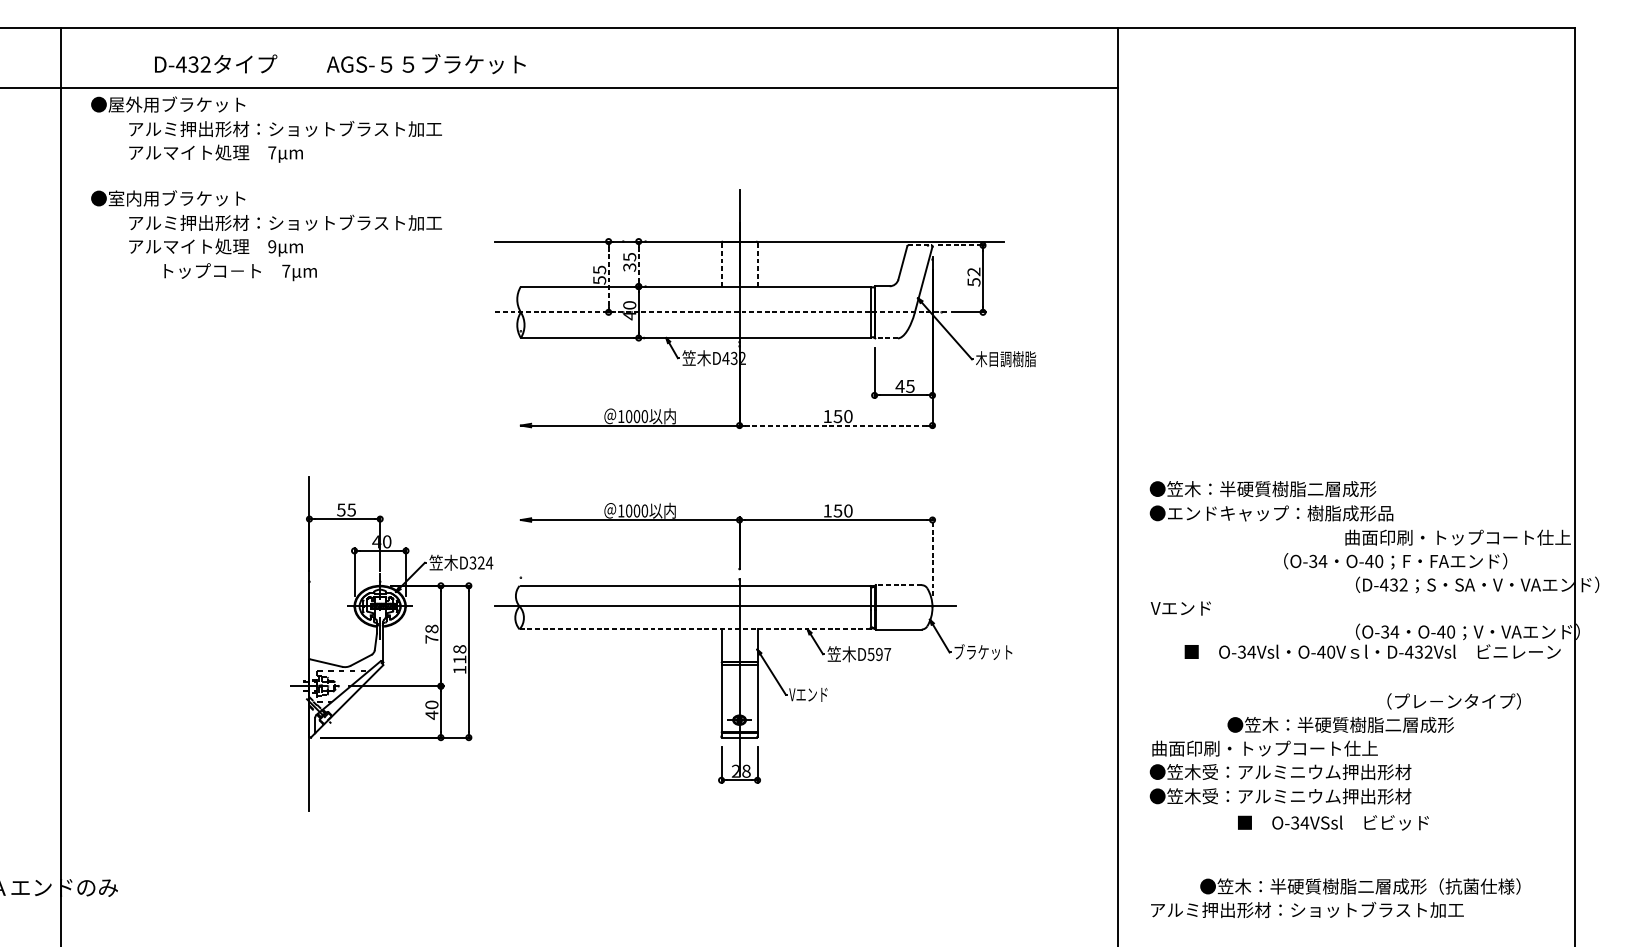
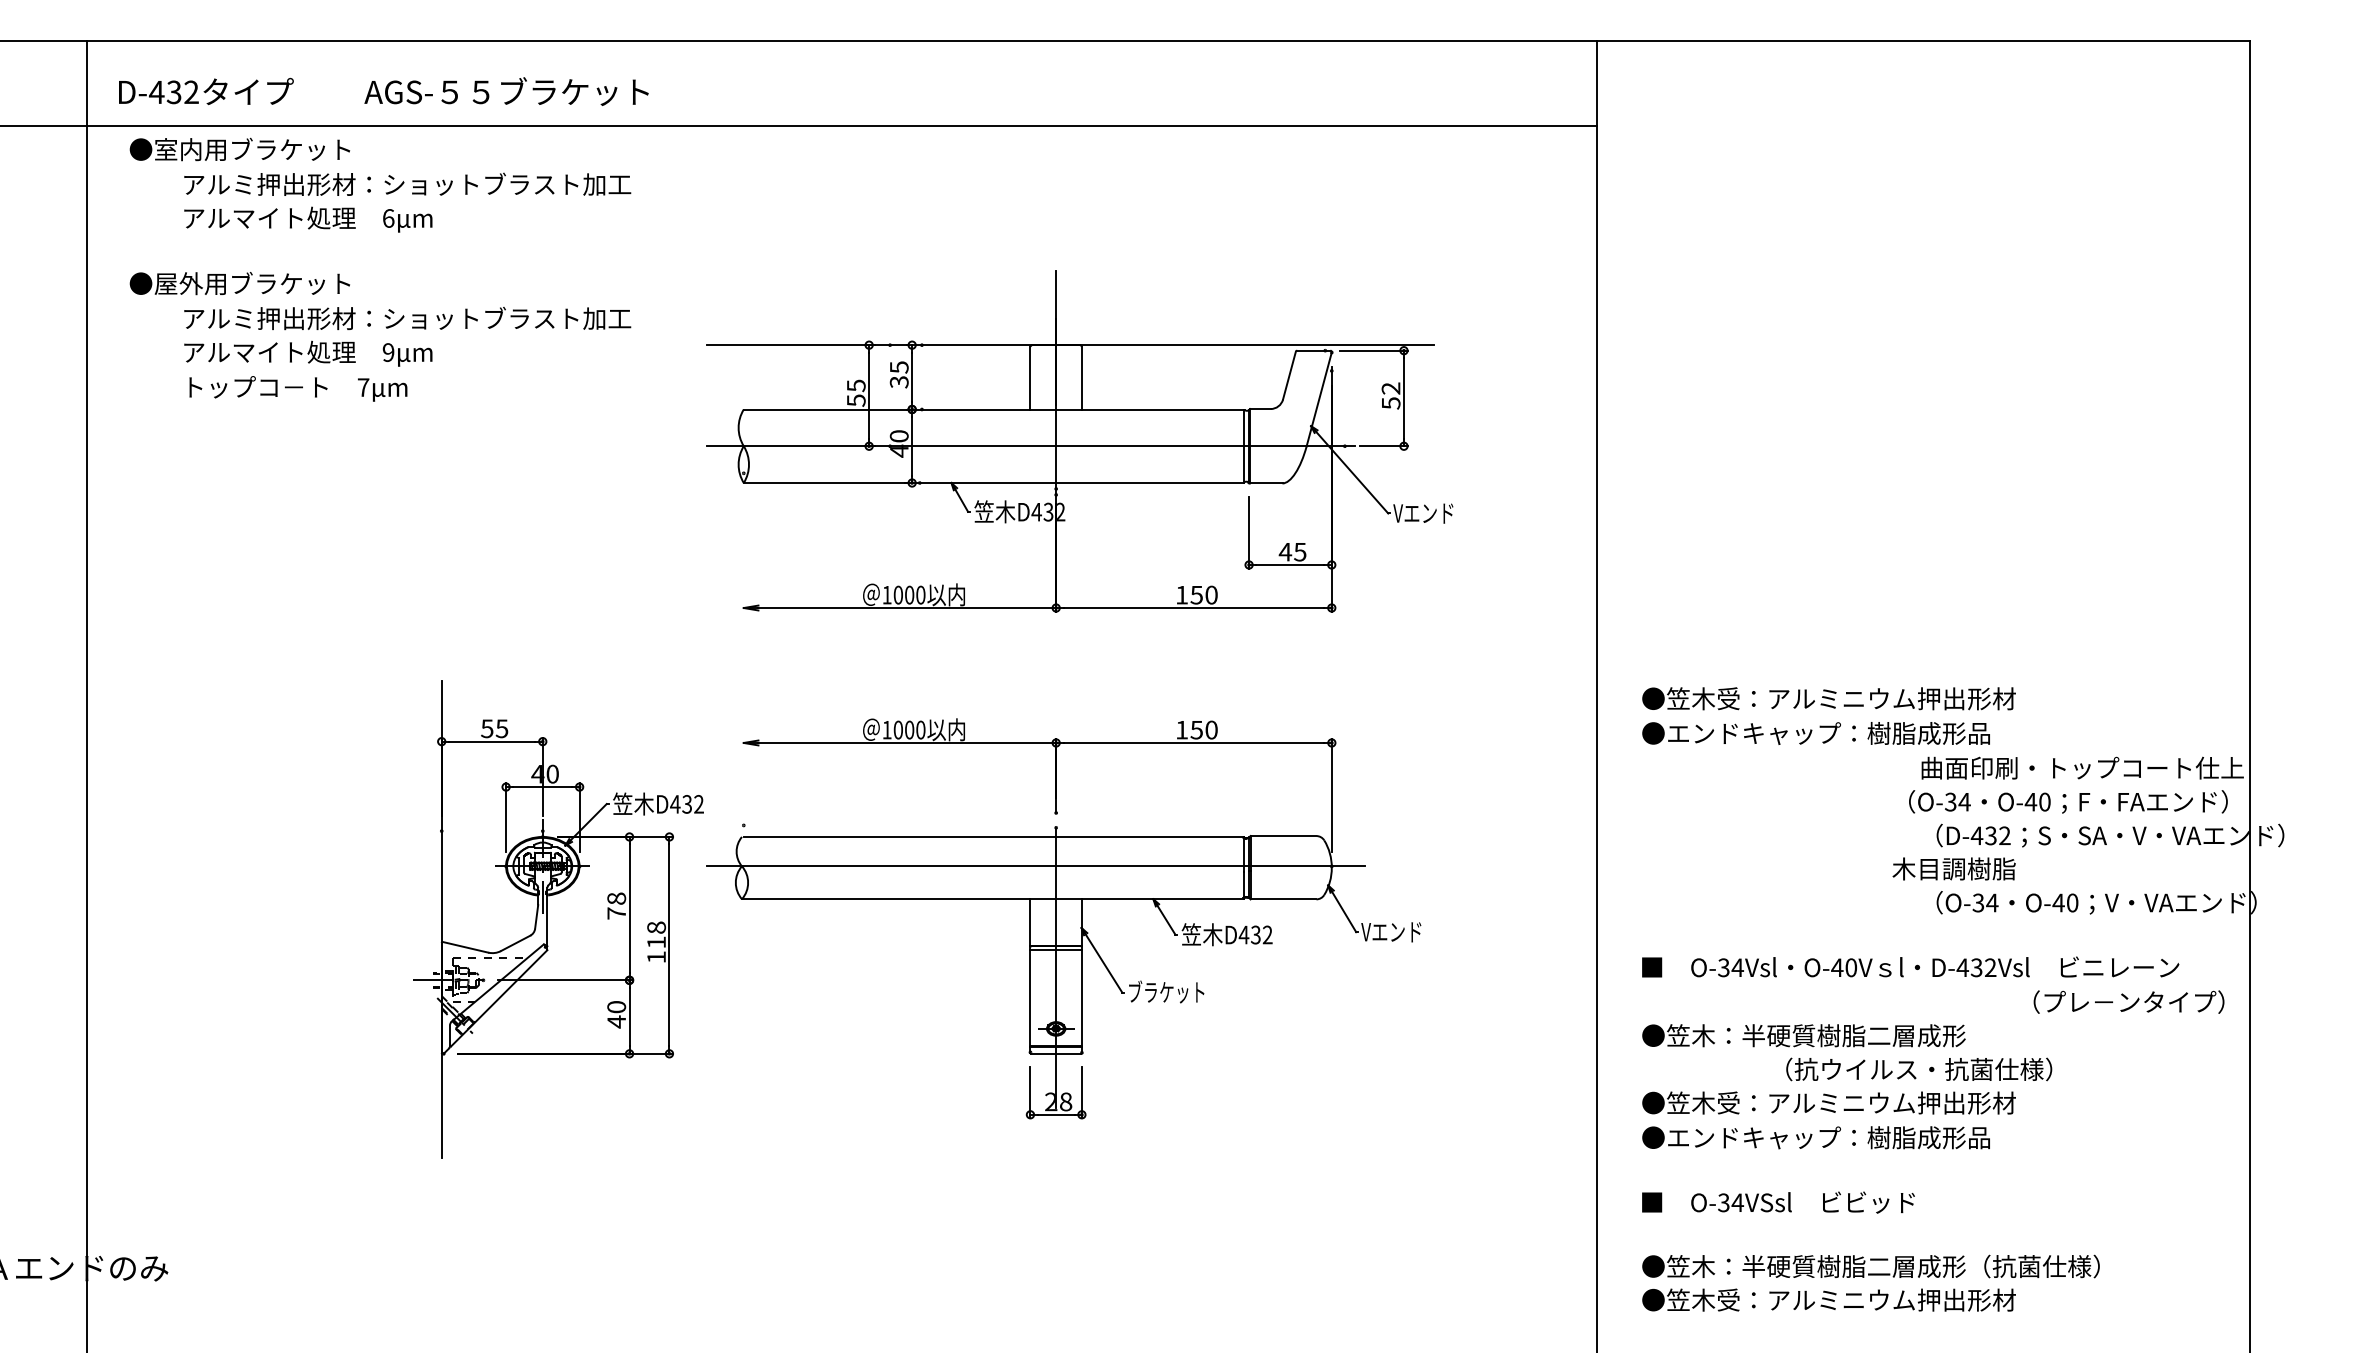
text: (340, 64) -> (383, 91), moved
text: (125, 104) -> (178, 149), ●屋外用ブラケット -> ●室内用ブラケット
text: (272, 152) -> (388, 218), 7 -> 6
text: (125, 198) -> (178, 283), ●室内用ブラケット -> ●屋外用ブラケット
line: (919, 245) -> (1313, 350), dashed -> solid
line: (961, 245) -> (1373, 350), dashed -> solid
line: (639, 264) -> (912, 377), dashed -> solid
line: (721, 264) -> (1030, 377), dashed -> solid
line: (757, 264) -> (1081, 377), dashed -> solid
text: (240, 271) -> (298, 388), moved
line: (608, 277) -> (869, 396), dashed -> solid
line: (721, 312) -> (1030, 446), dashed -> solid
line: (886, 338) -> (1265, 483), dashed -> solid
text: (1005, 358) -> (1436, 512), 木目調樹脂 -> Vエンド
line: (836, 425) -> (1194, 608), dashed -> solid
text: (1306, 488) -> (1866, 698), ●笠木：半硬質樹脂二層成形 -> ●笠木受：アルミニウム押出形材
line: (932, 556) -> (1331, 794), dashed -> solid
text: (1395, 561) -> (2068, 801), moved
text: (481, 563) -> (687, 804), D324 -> D432
line: (898, 585) -> (1283, 836), dashed -> solid
text: (1280, 607) -> (1829, 868), Vエンド -> 木目調樹脂
line: (695, 629) -> (992, 899), dashed -> solid
text: (1372, 651) -> (1910, 966), moved
text: (982, 652) -> (1403, 931), ブラケット -> Vエンド
text: (879, 654) -> (1255, 934), D597 -> D432
text: (816, 694) -> (1165, 991), Vエンド -> ブラケット
text: (1453, 701) -> (2128, 1001), moved
text: (1340, 724) -> (1803, 1035), moved
text: (1294, 748) -> (1849, 1069), 曲面印刷・トップコート仕上 -> （抗ウイルス・抗菌仕様）
text: (1289, 796) -> (1841, 1137), ●笠木受：アルミニウム押出形材 -> ●エンドキャップ：樹脂成形品
text: (1333, 822) -> (1778, 1202), moved
text: (1360, 886) -> (1870, 1266), moved
text: (1306, 909) -> (1866, 1299), アルミ押出形材：ショットブラスト加工 -> ●笠木受：アルミニウム押出形材

